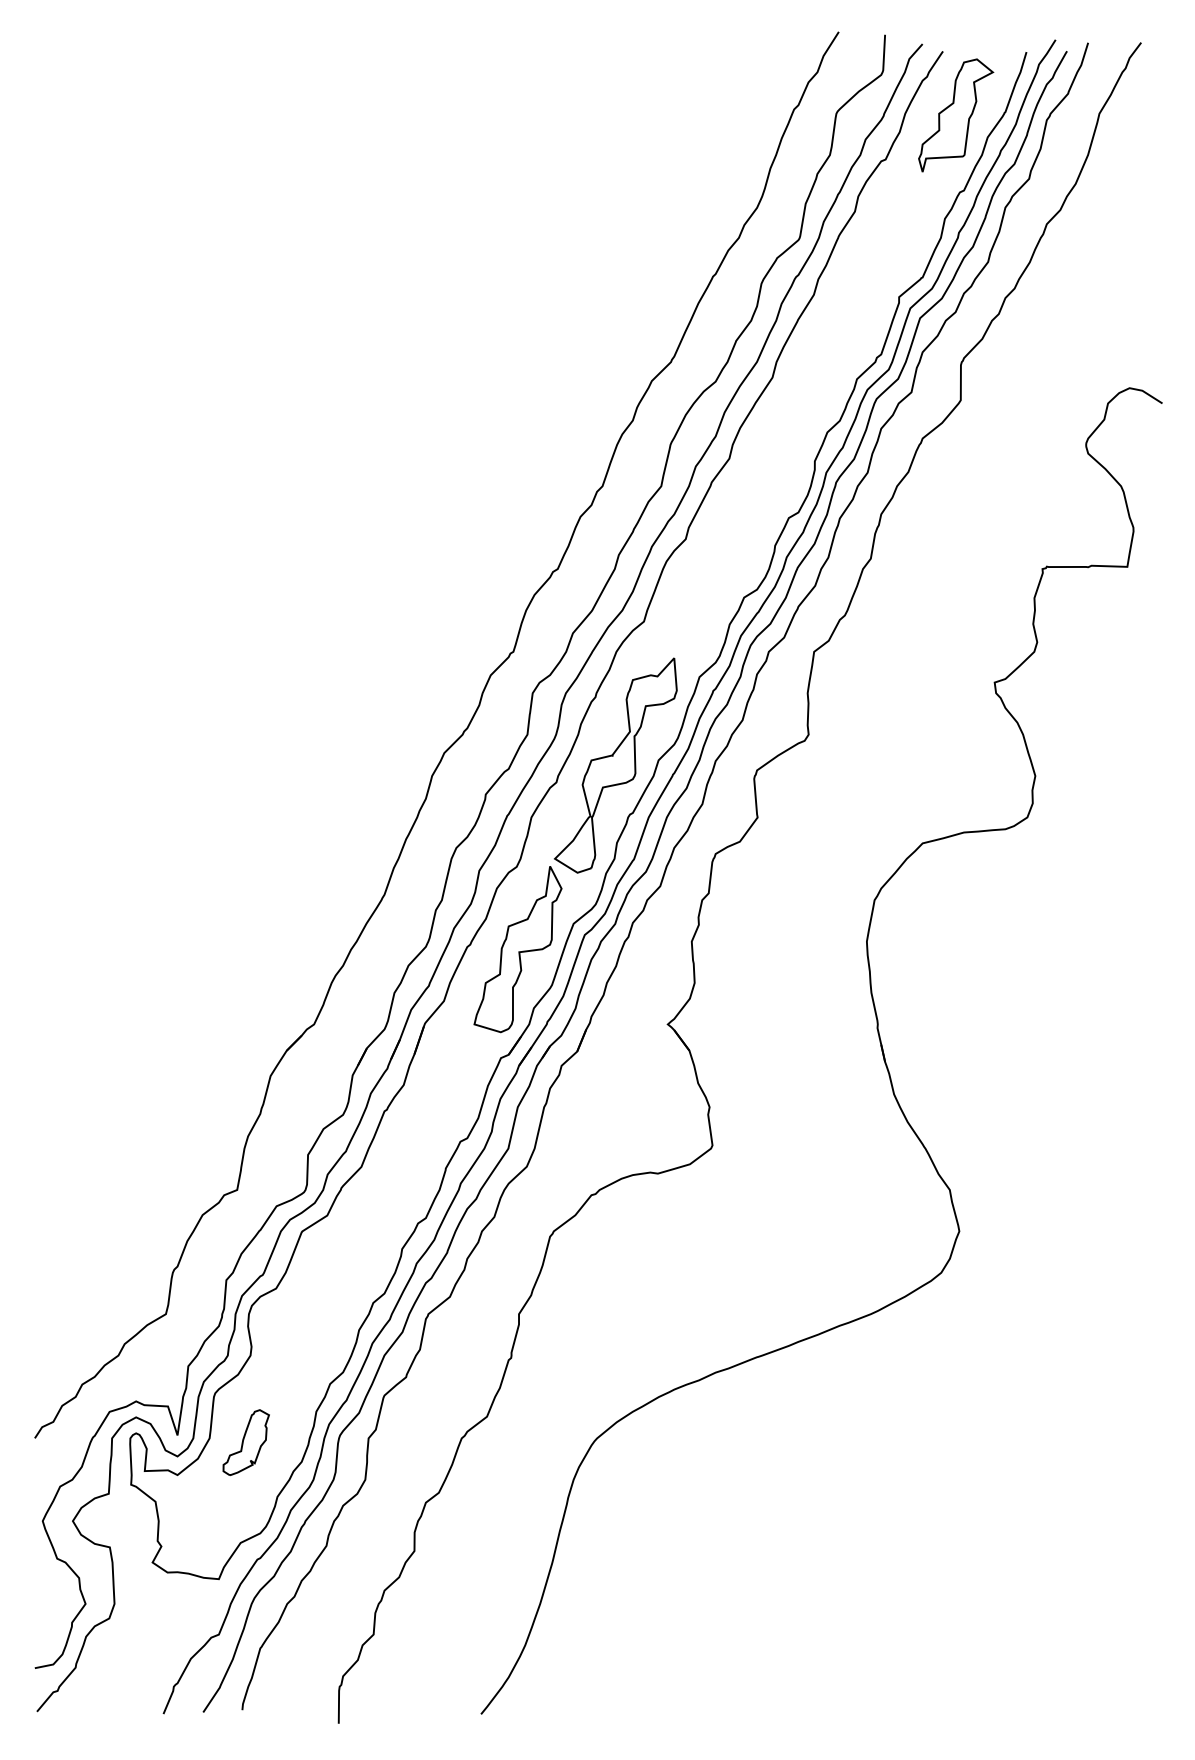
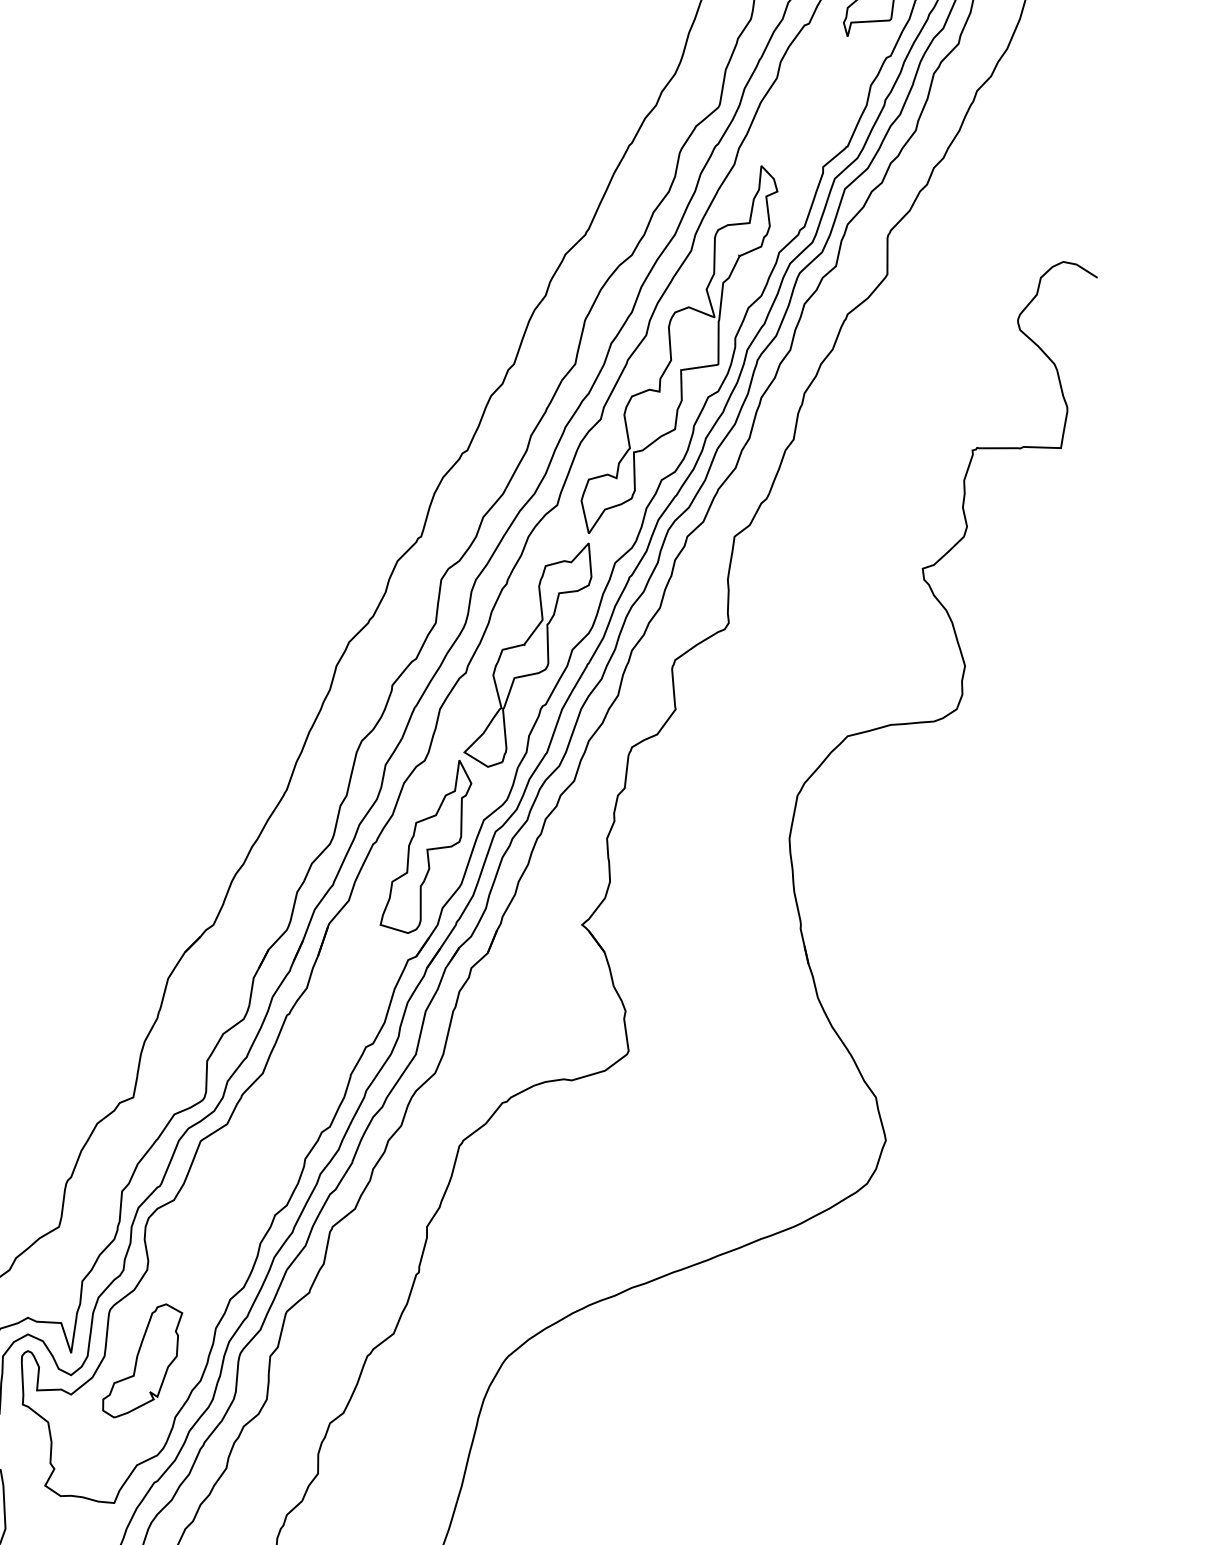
part: (761, 472) -> (679, 349), added
part: (246, 1442) -> (143, 1360), size x1.67

